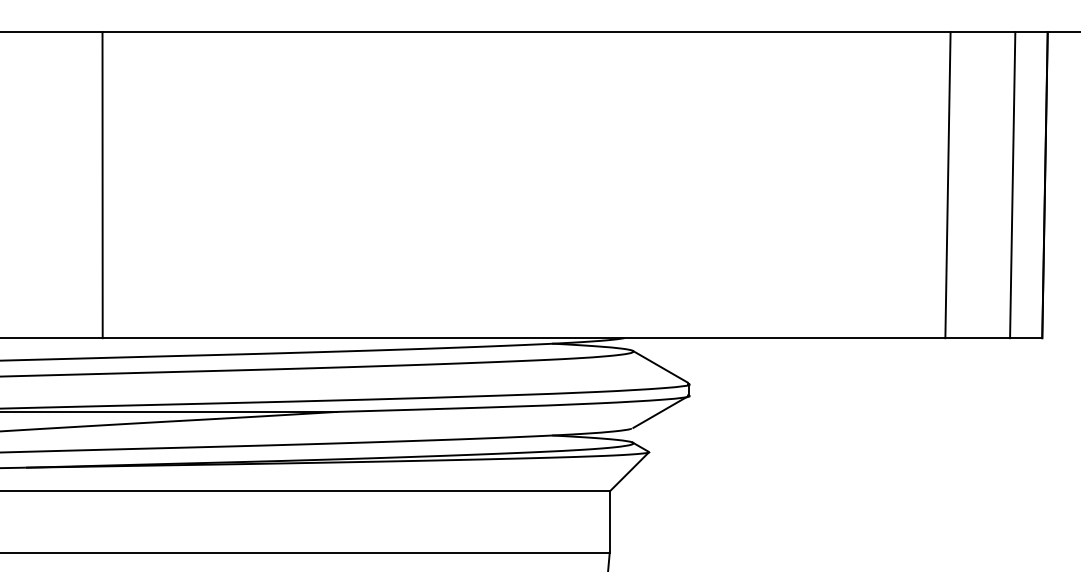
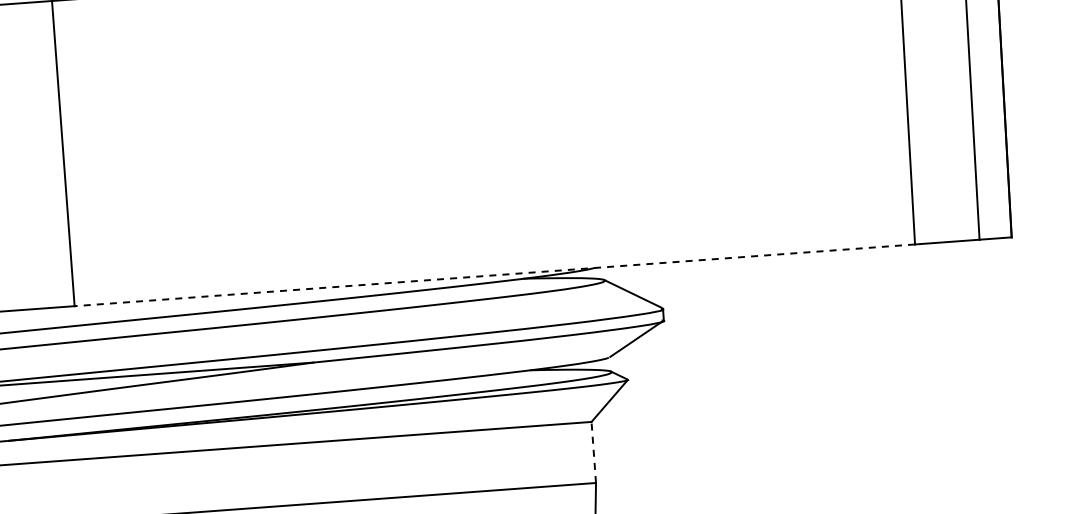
line: (523, 338) -> (494, 275), solid -> dashed
line: (609, 522) -> (593, 452), solid -> dashed

